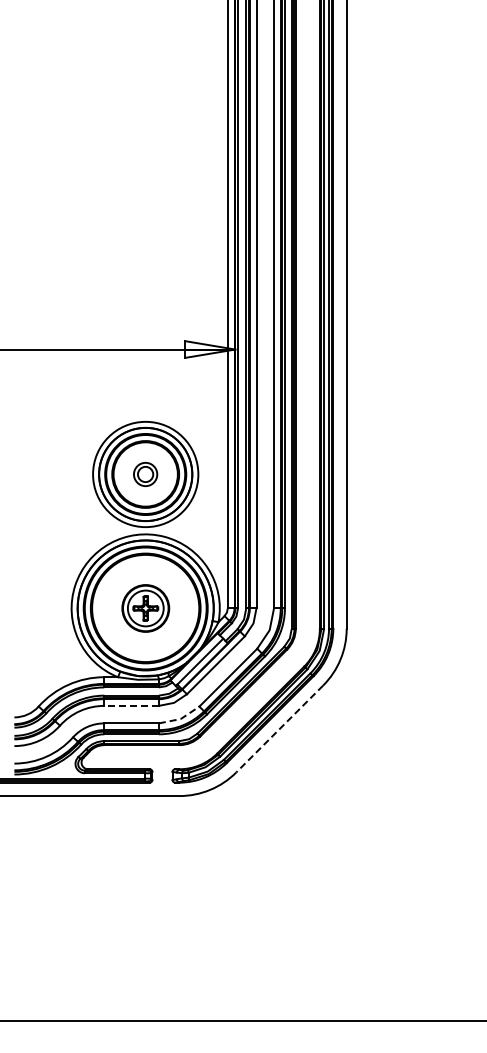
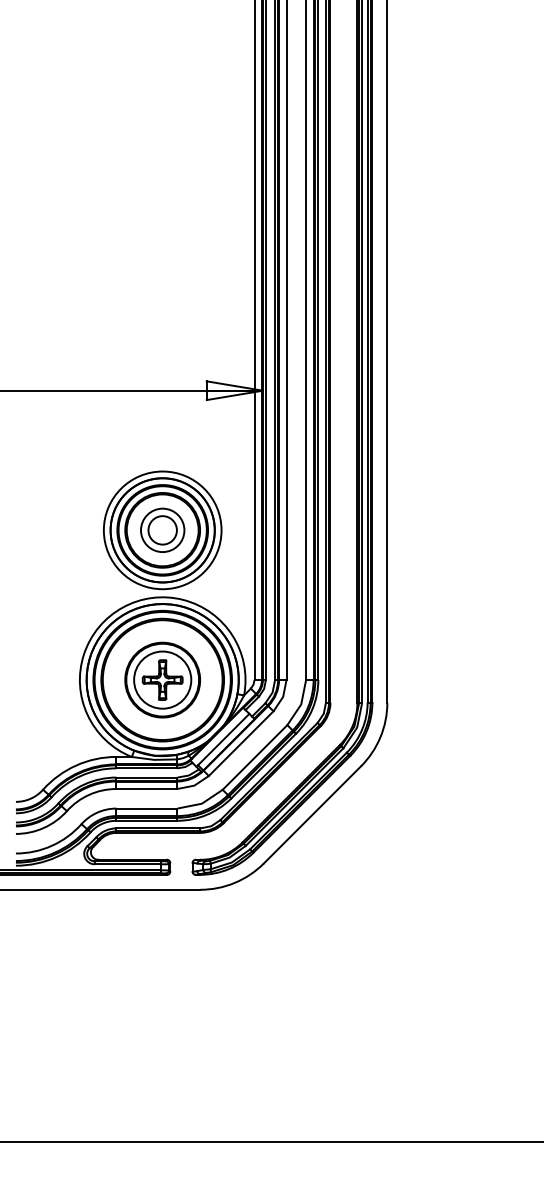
part: (145, 474) -> (162, 530), size x1.67
part: (145, 608) -> (162, 680), size x1.43
line: (131, 705) -> (146, 788), dashed -> solid
line: (180, 719) -> (201, 804), dashed -> solid
line: (279, 729) -> (312, 815), dashed -> solid

